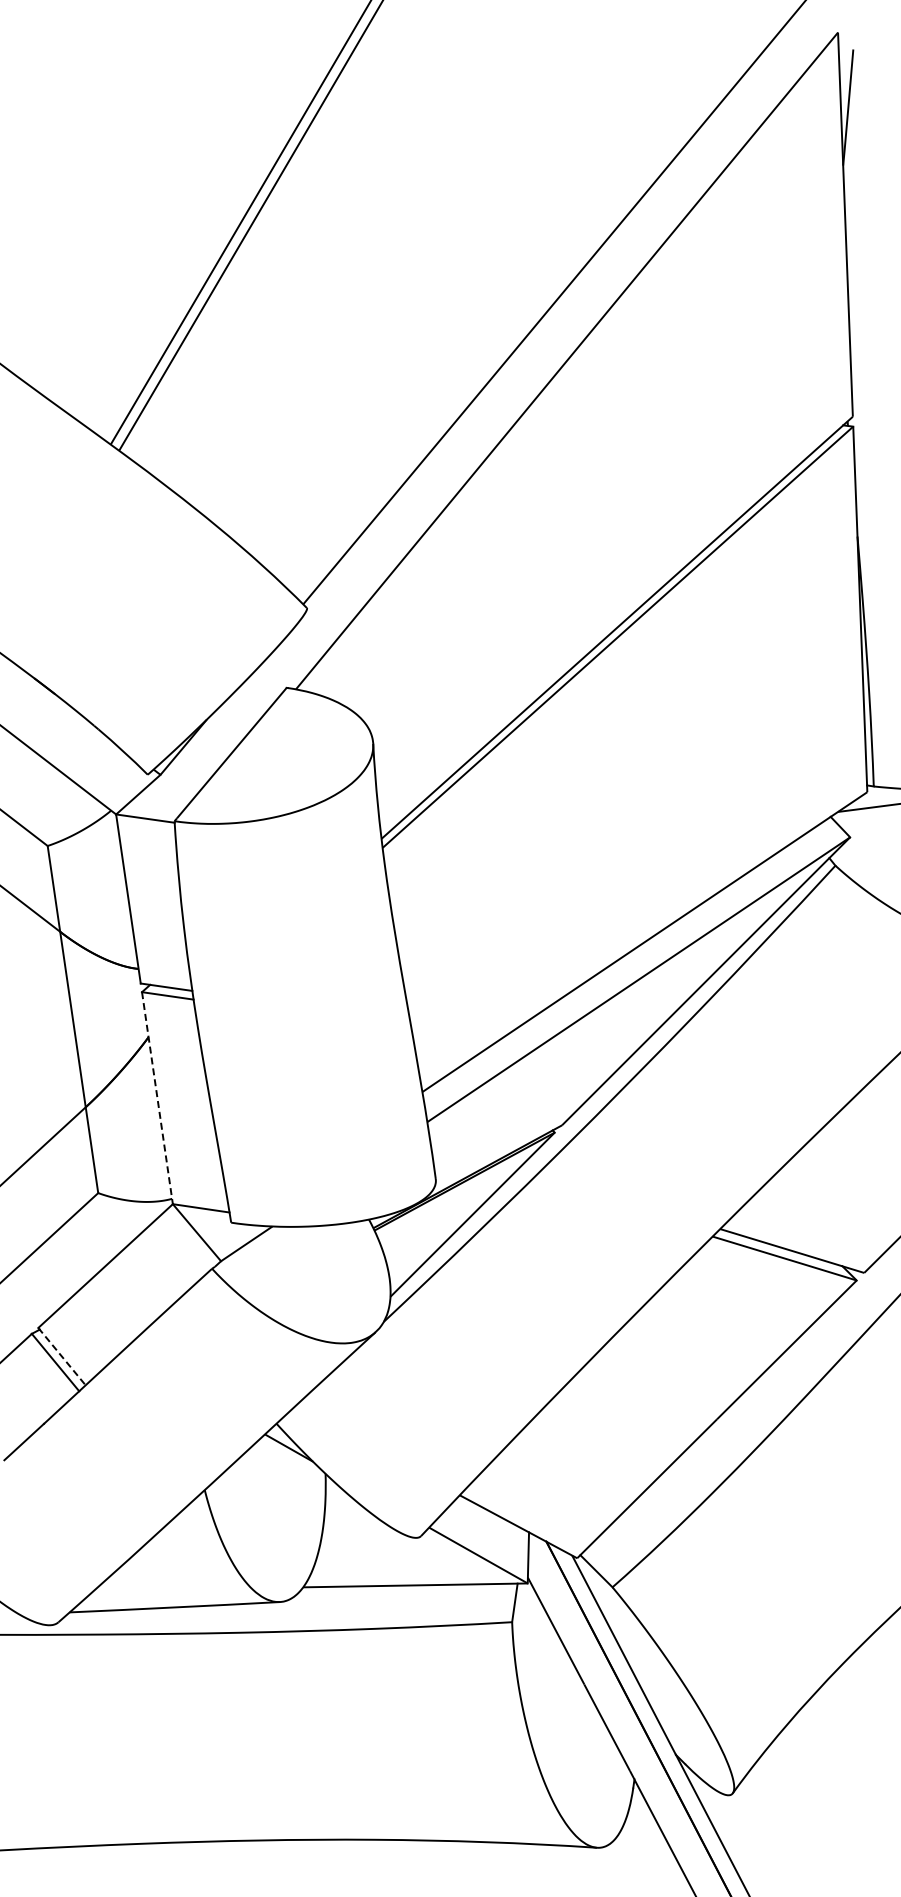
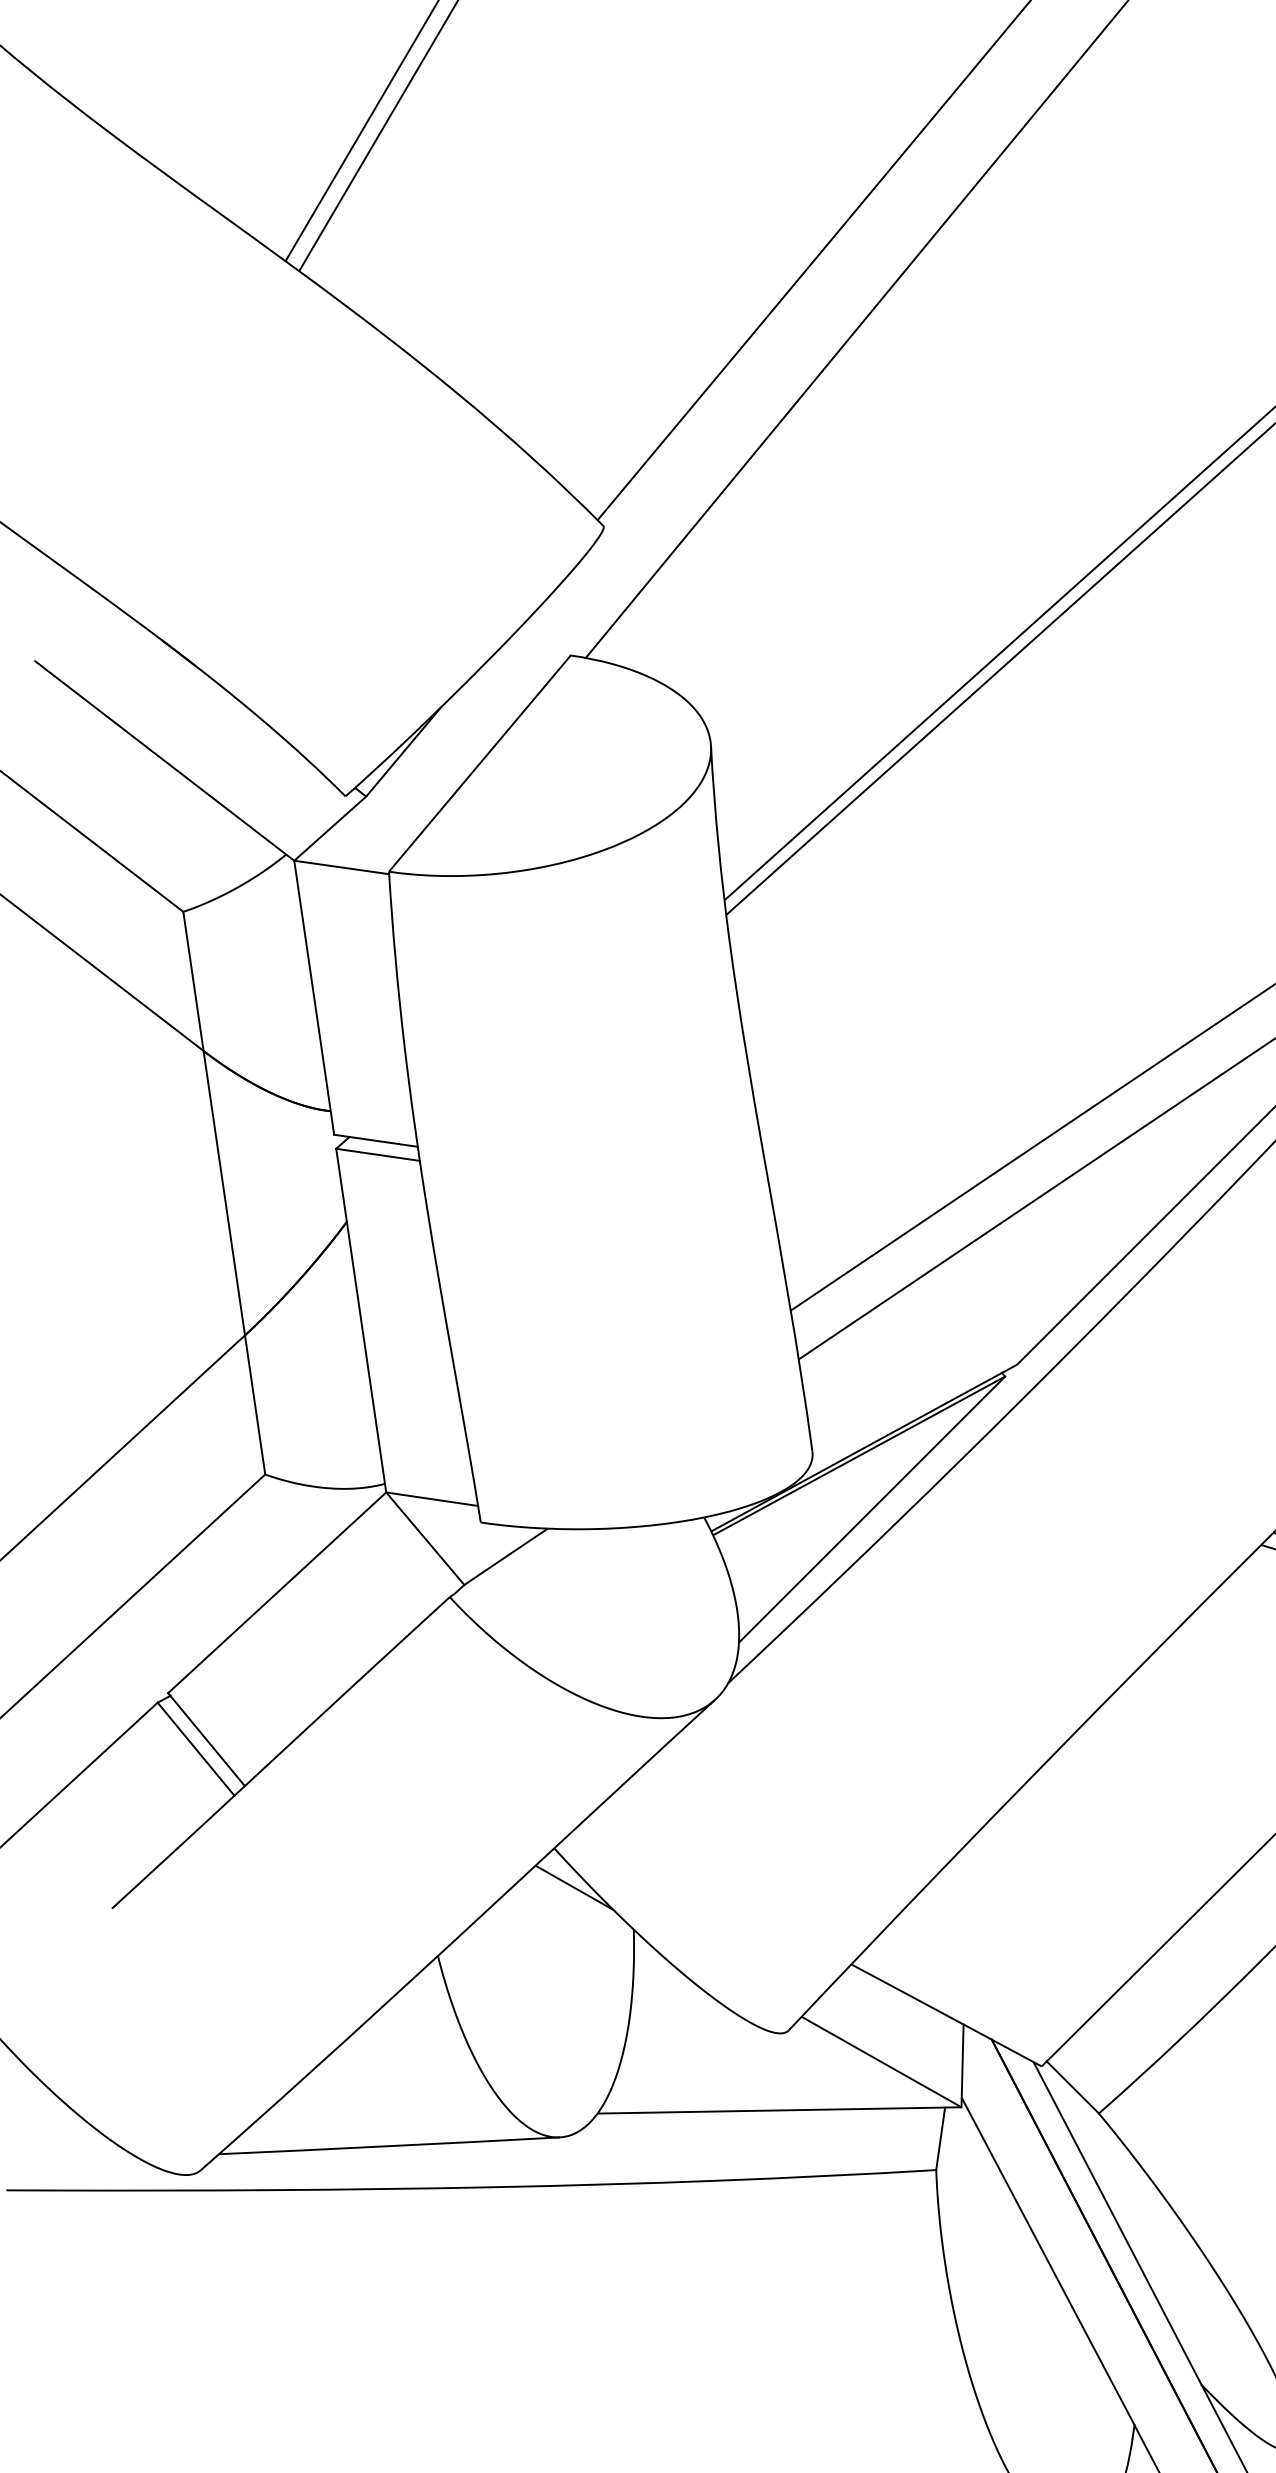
line: (157, 1098) -> (361, 1321), dashed -> solid
line: (62, 1357) -> (207, 1741), dashed -> solid

